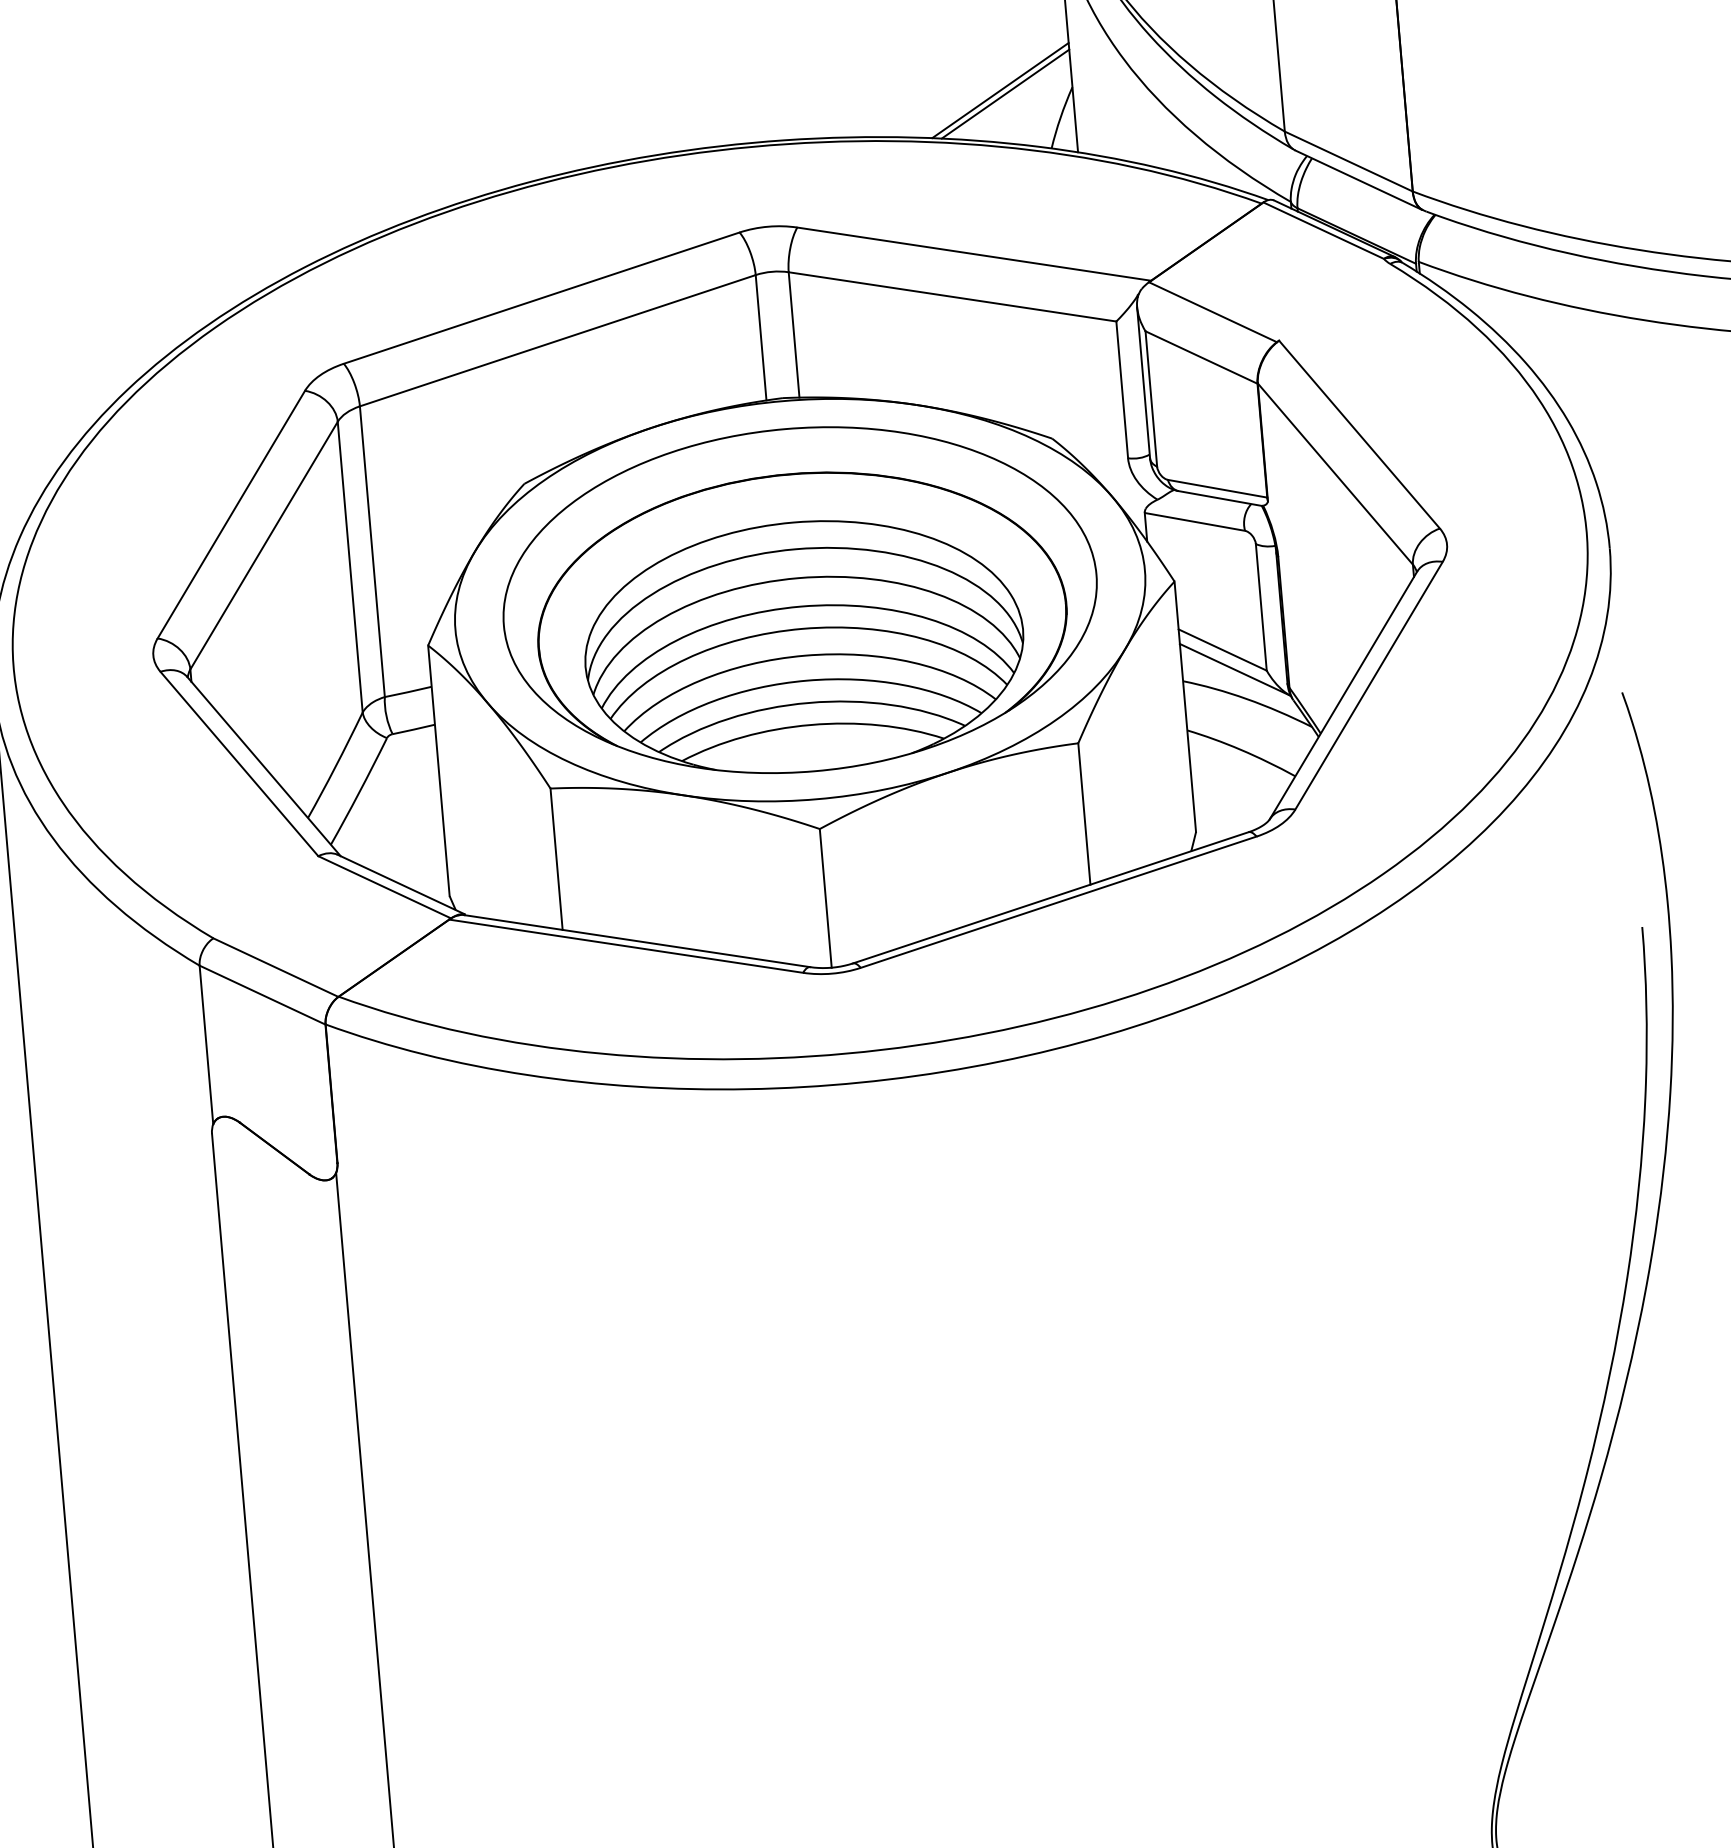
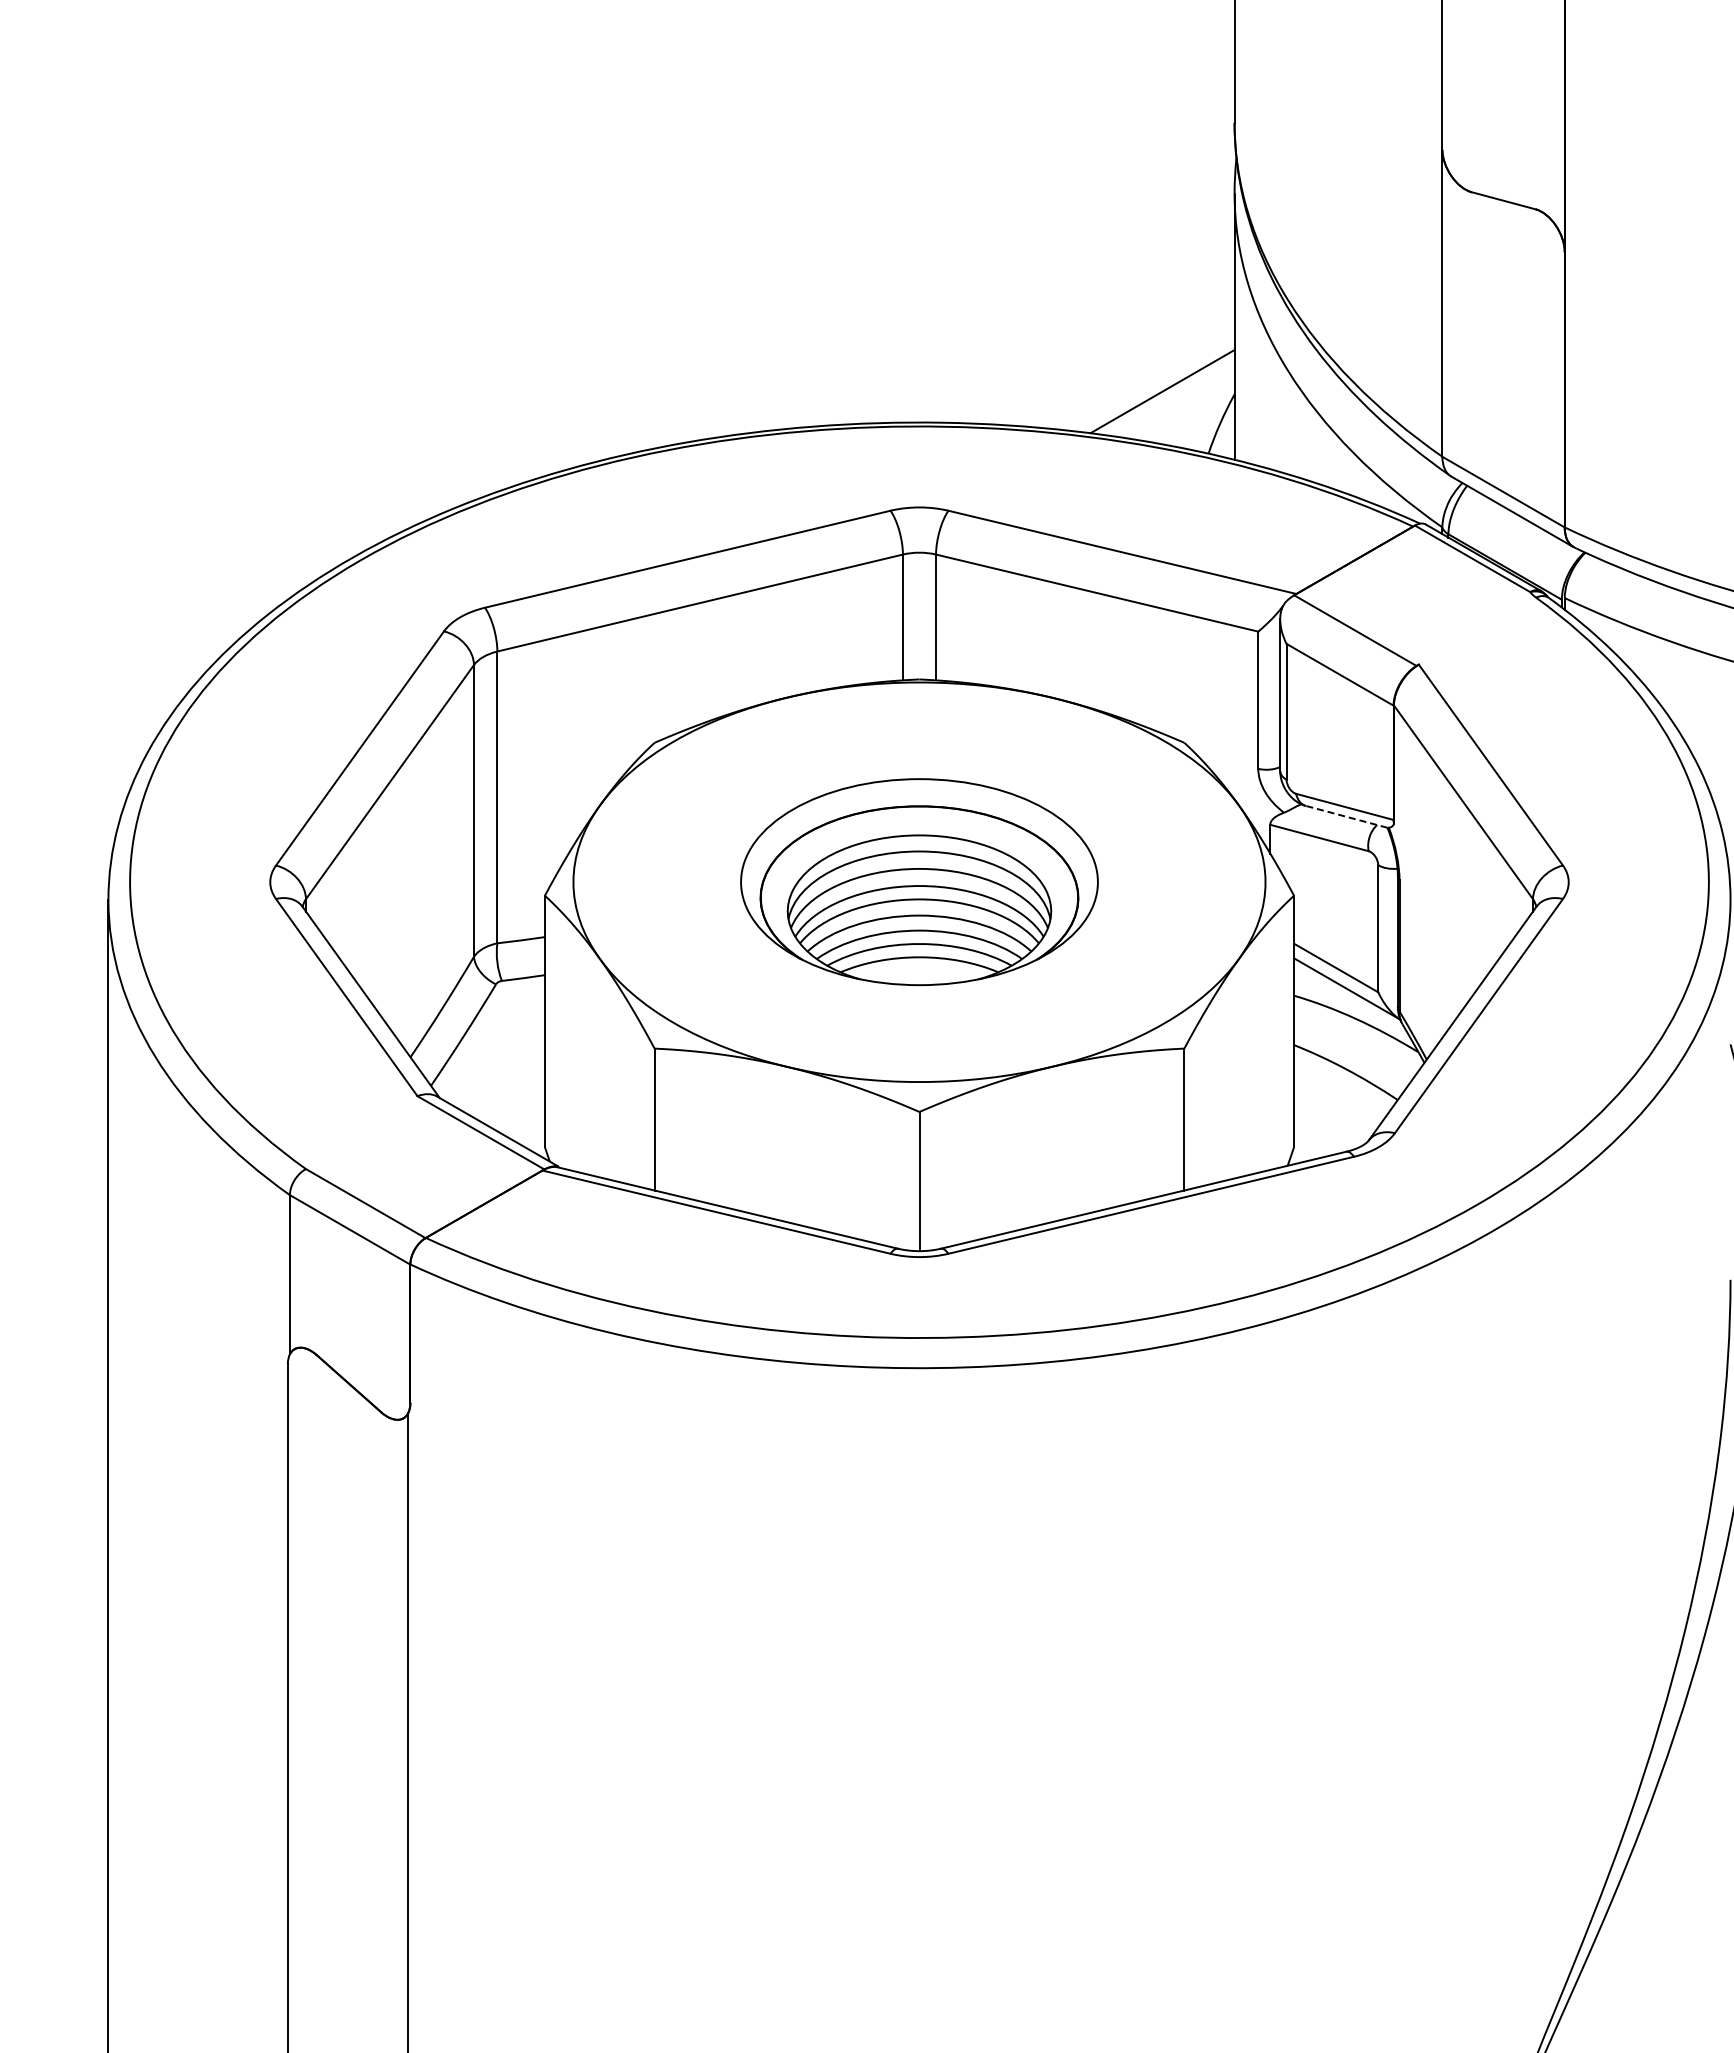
line: (1005, 94) -> (1167, 395), removed
line: (1220, 498) -> (1346, 816), solid -> dashed
part: (800, 599) -> (919, 881), size x0.6

